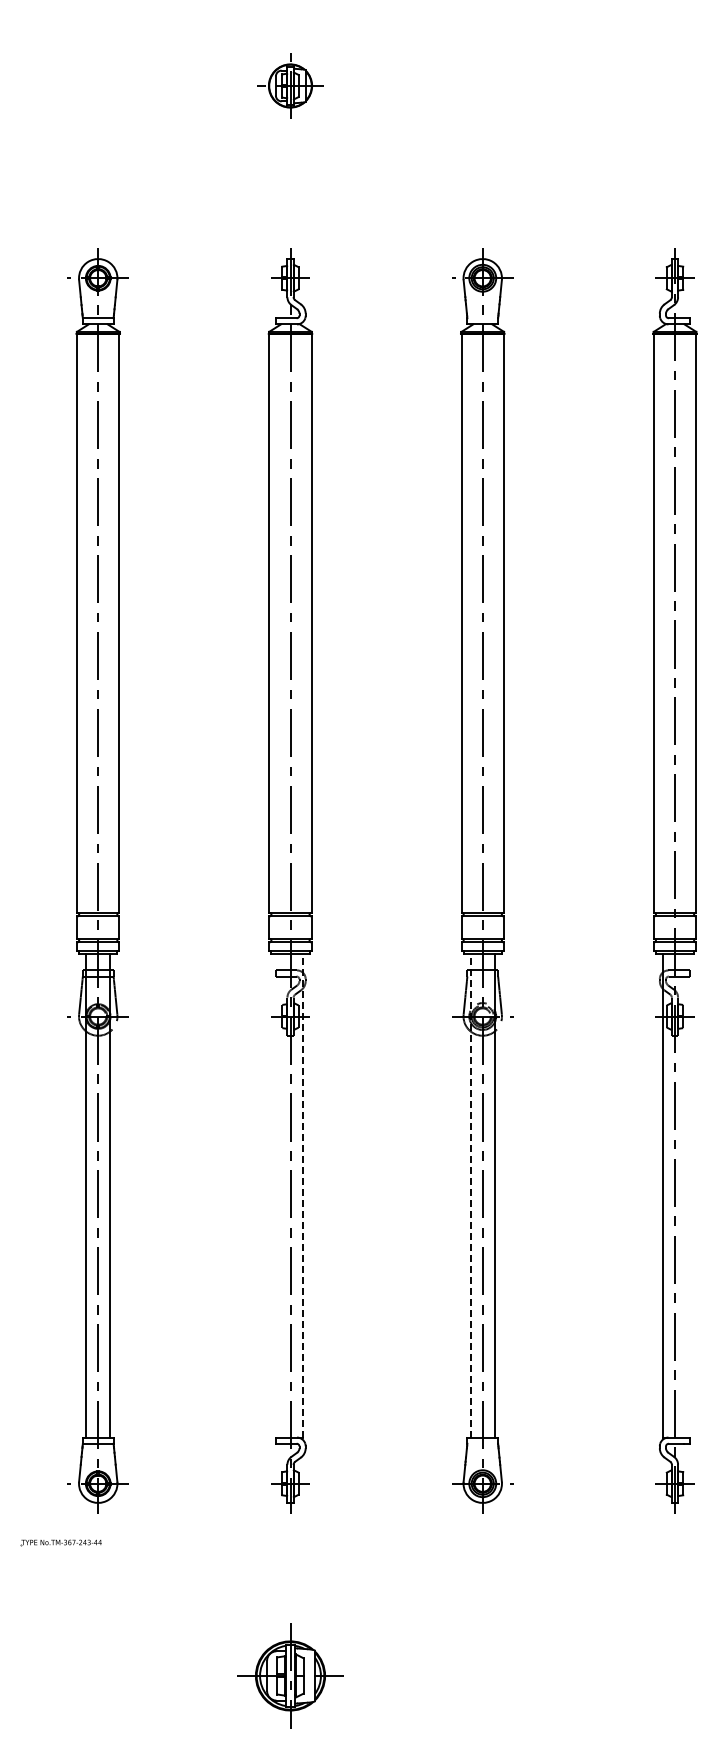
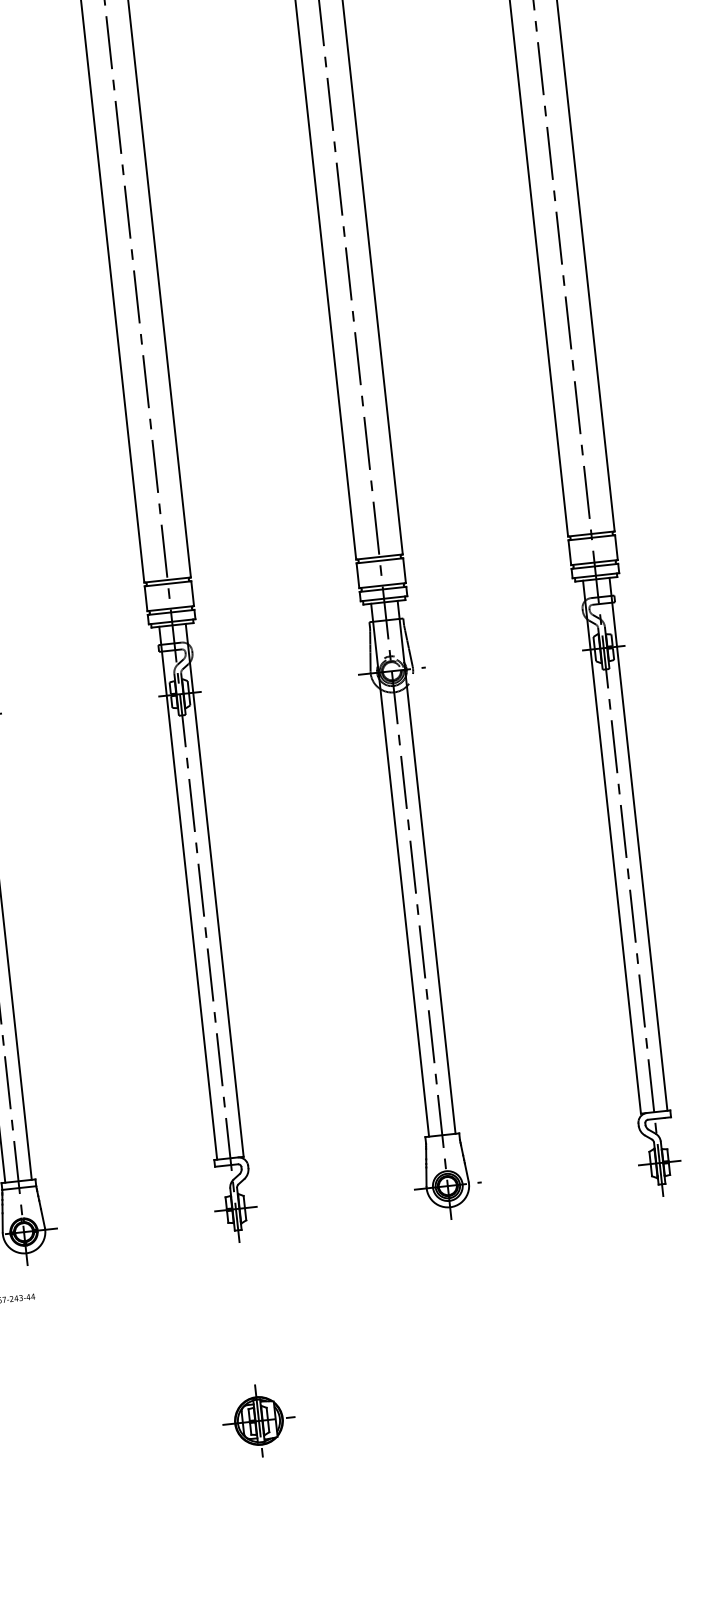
line: (278, 1195) -> (188, 892), added
line: (302, 1195) -> (214, 890), dashed -> solid
line: (470, 1195) -> (399, 869), dashed -> solid
line: (687, 1195) -> (638, 843), added
part: (290, 1675) -> (258, 1420), size x0.62

